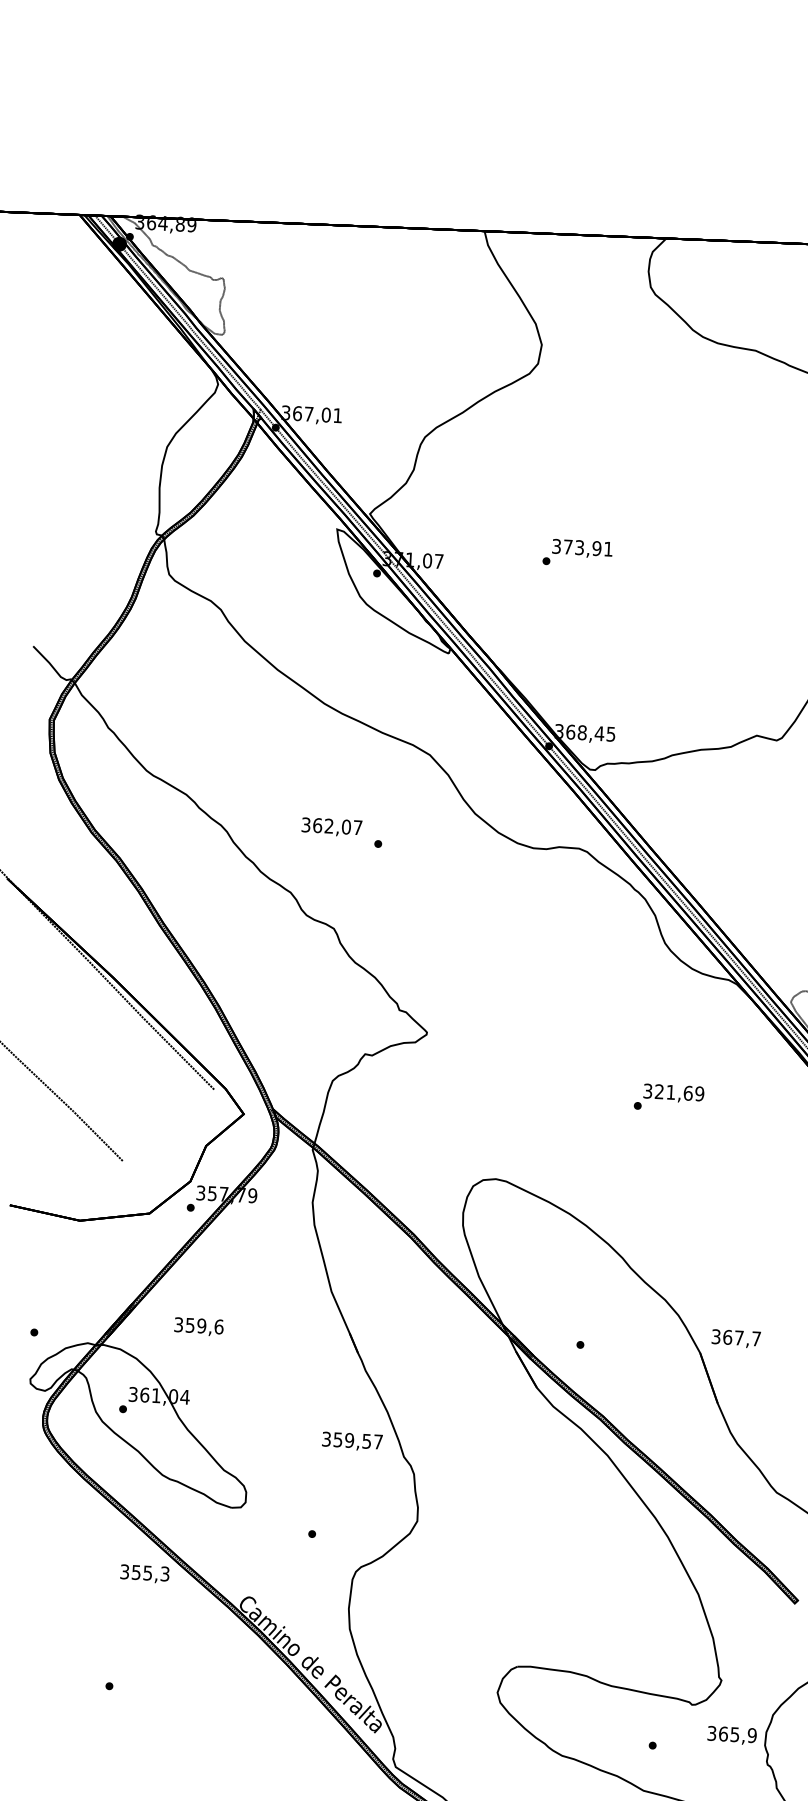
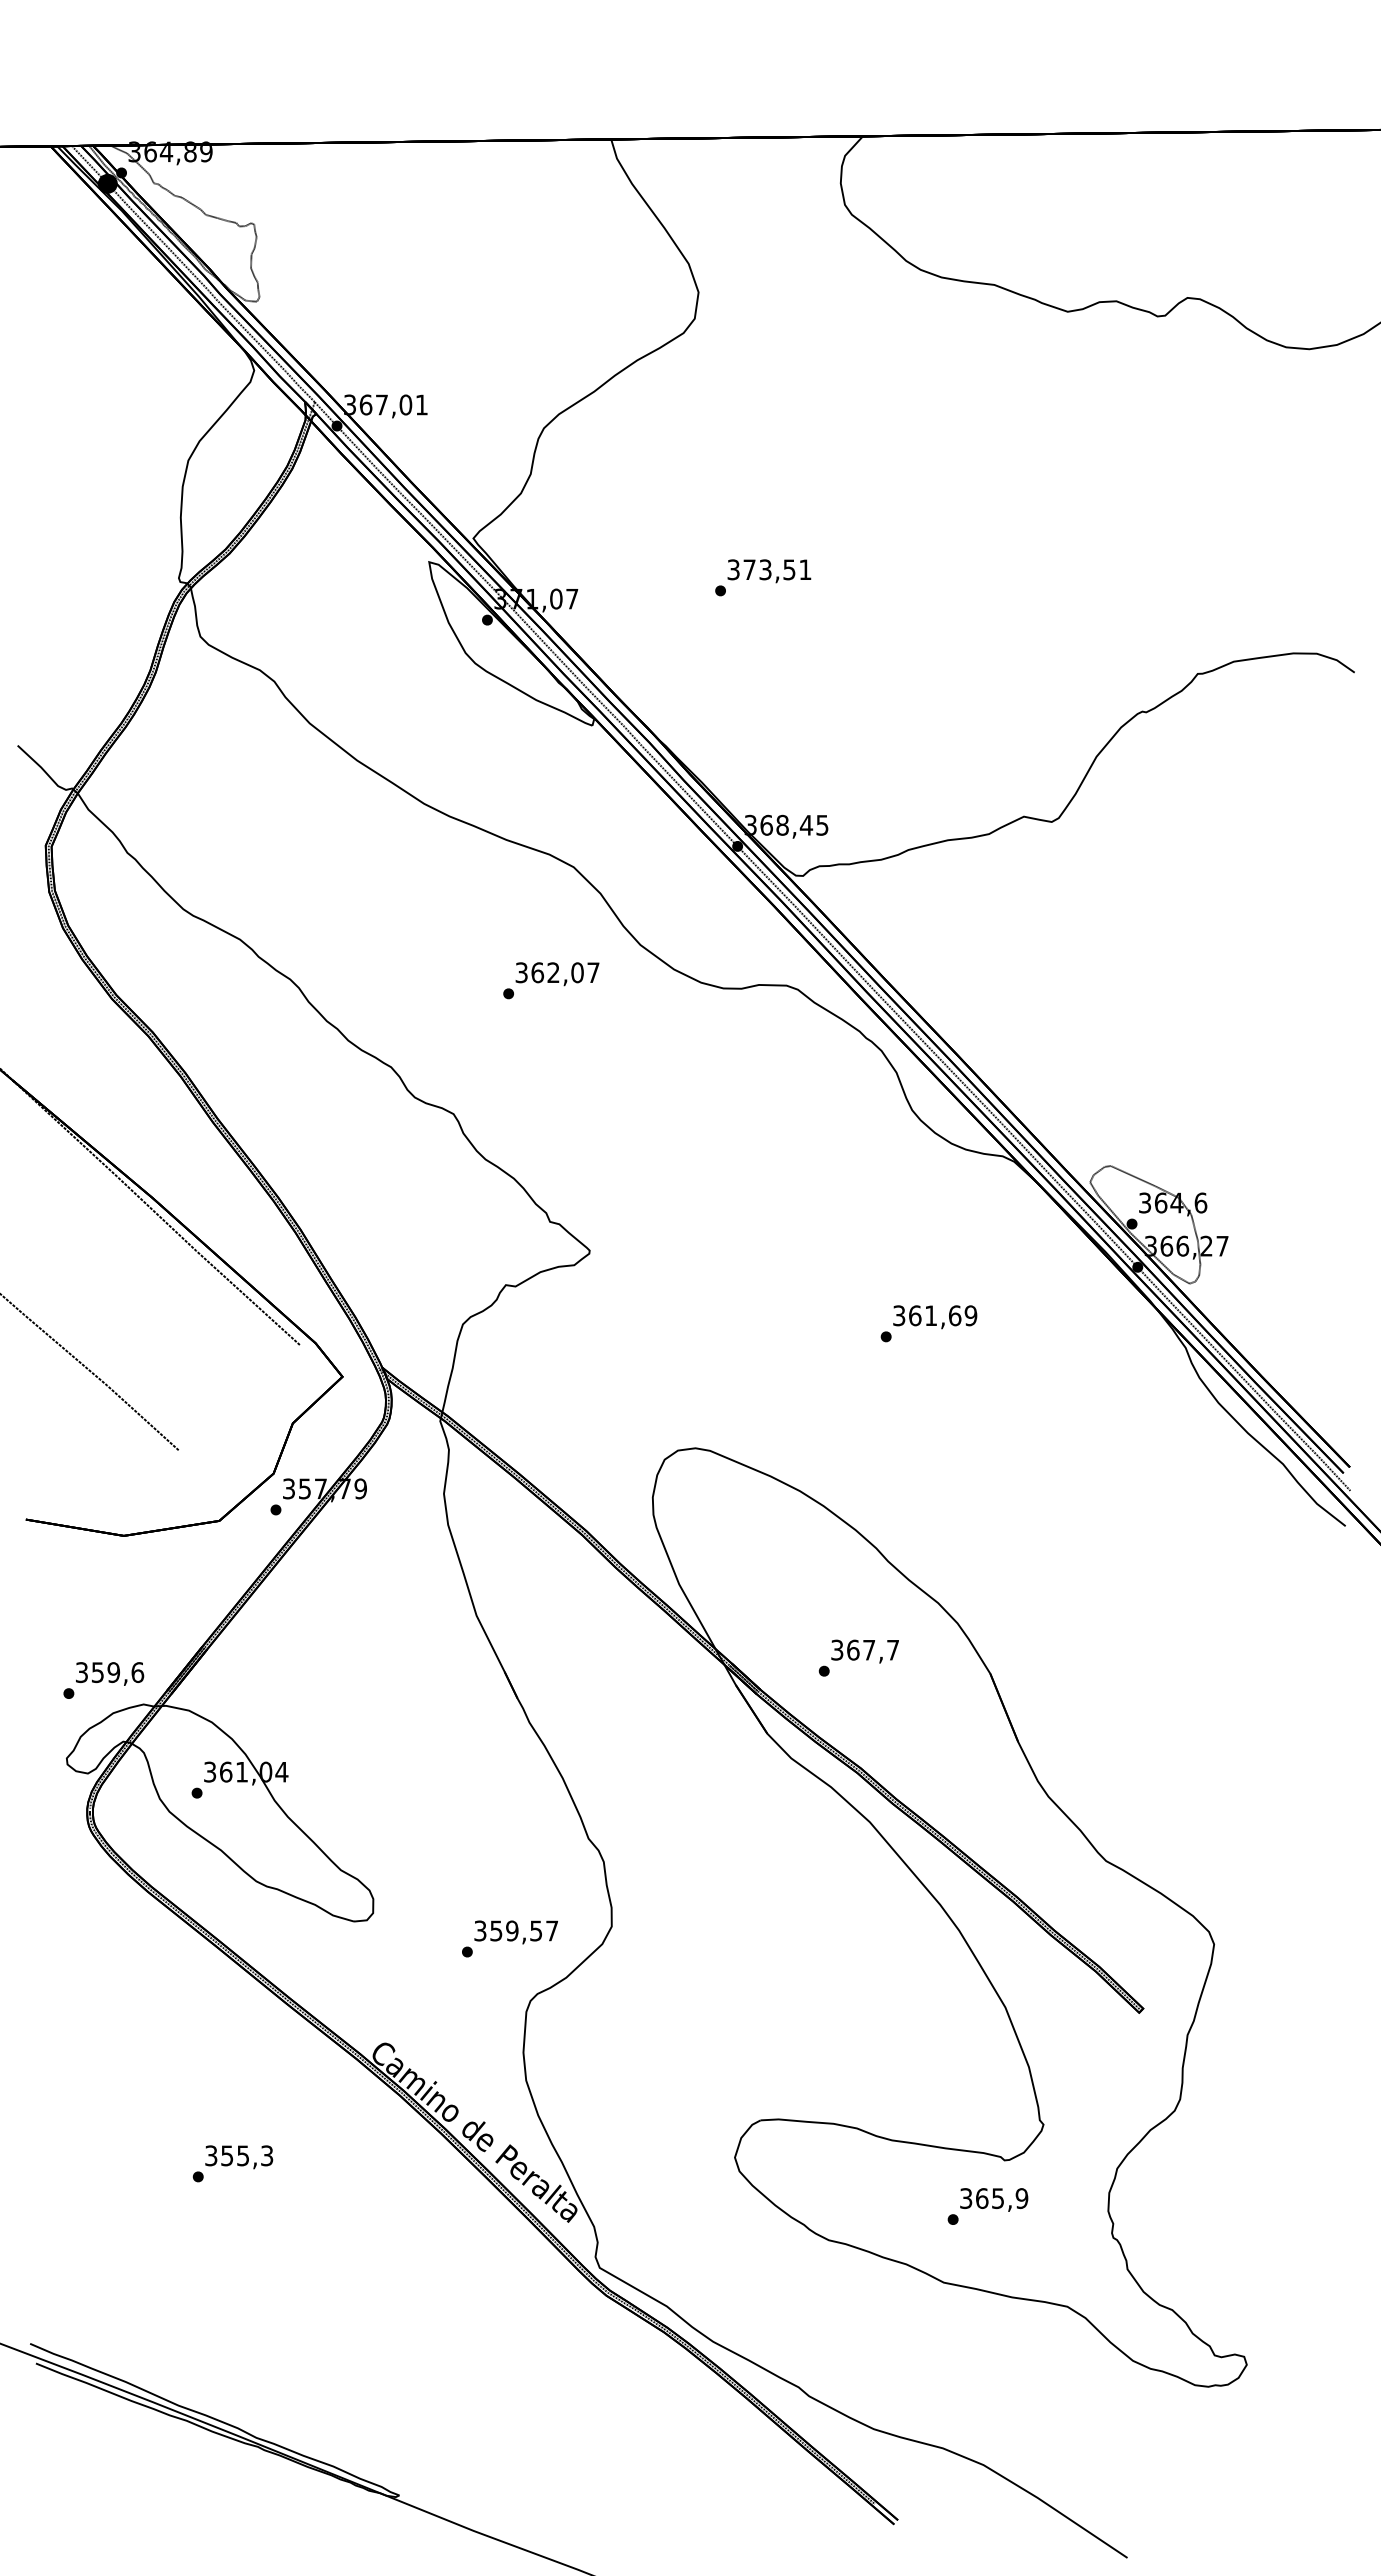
text: (596, 548) -> (789, 569), 373,91 -> 373,51
text: (331, 827) -> (557, 974), moved
text: (659, 1091) -> (915, 1315), 321,69 -> 361,69
text: (199, 1326) -> (110, 1673), moved
text: (735, 1338) -> (864, 1651), moved
text: (351, 1441) -> (515, 1932), moved
text: (145, 1574) -> (239, 2157), moved
text: (732, 1735) -> (994, 2199), moved

